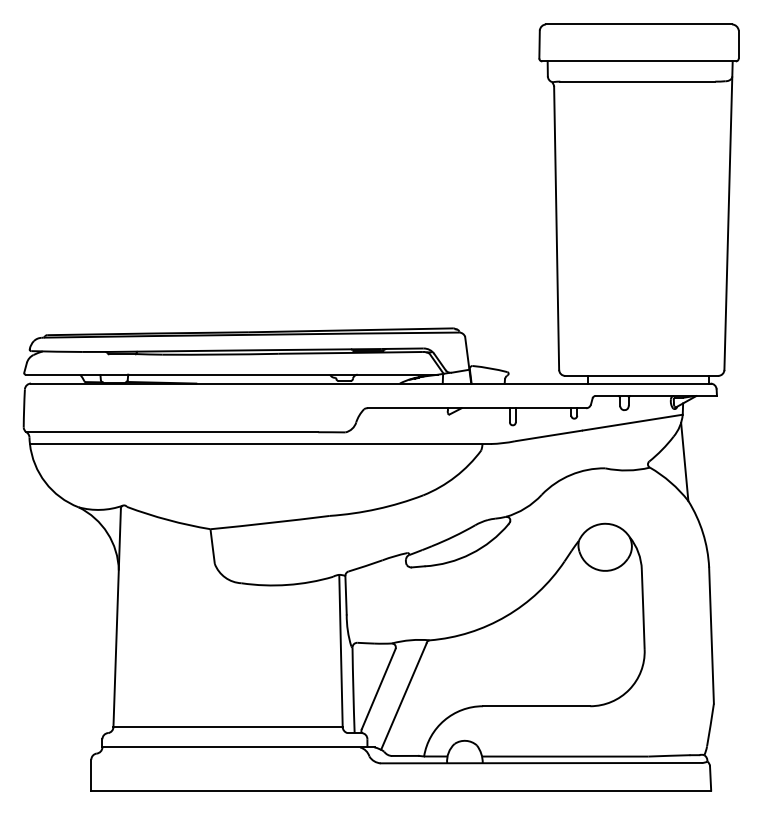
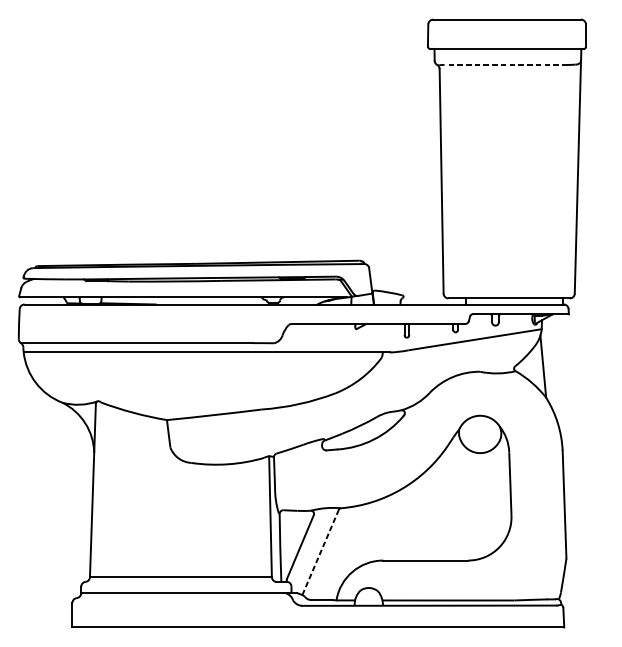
line: (637, 81) -> (505, 64), solid -> dashed
line: (403, 696) -> (320, 552), solid -> dashed

